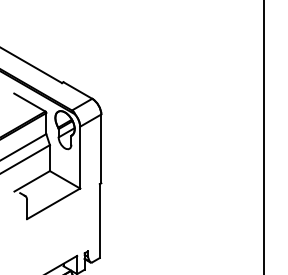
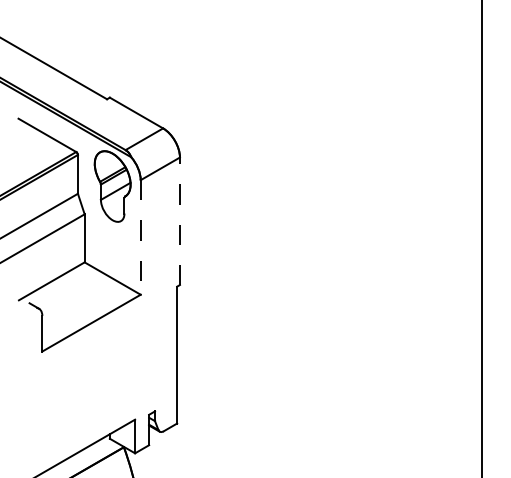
line: (101, 148) -> (180, 220), solid -> dashed
line: (80, 157) -> (141, 237), solid -> dashed

